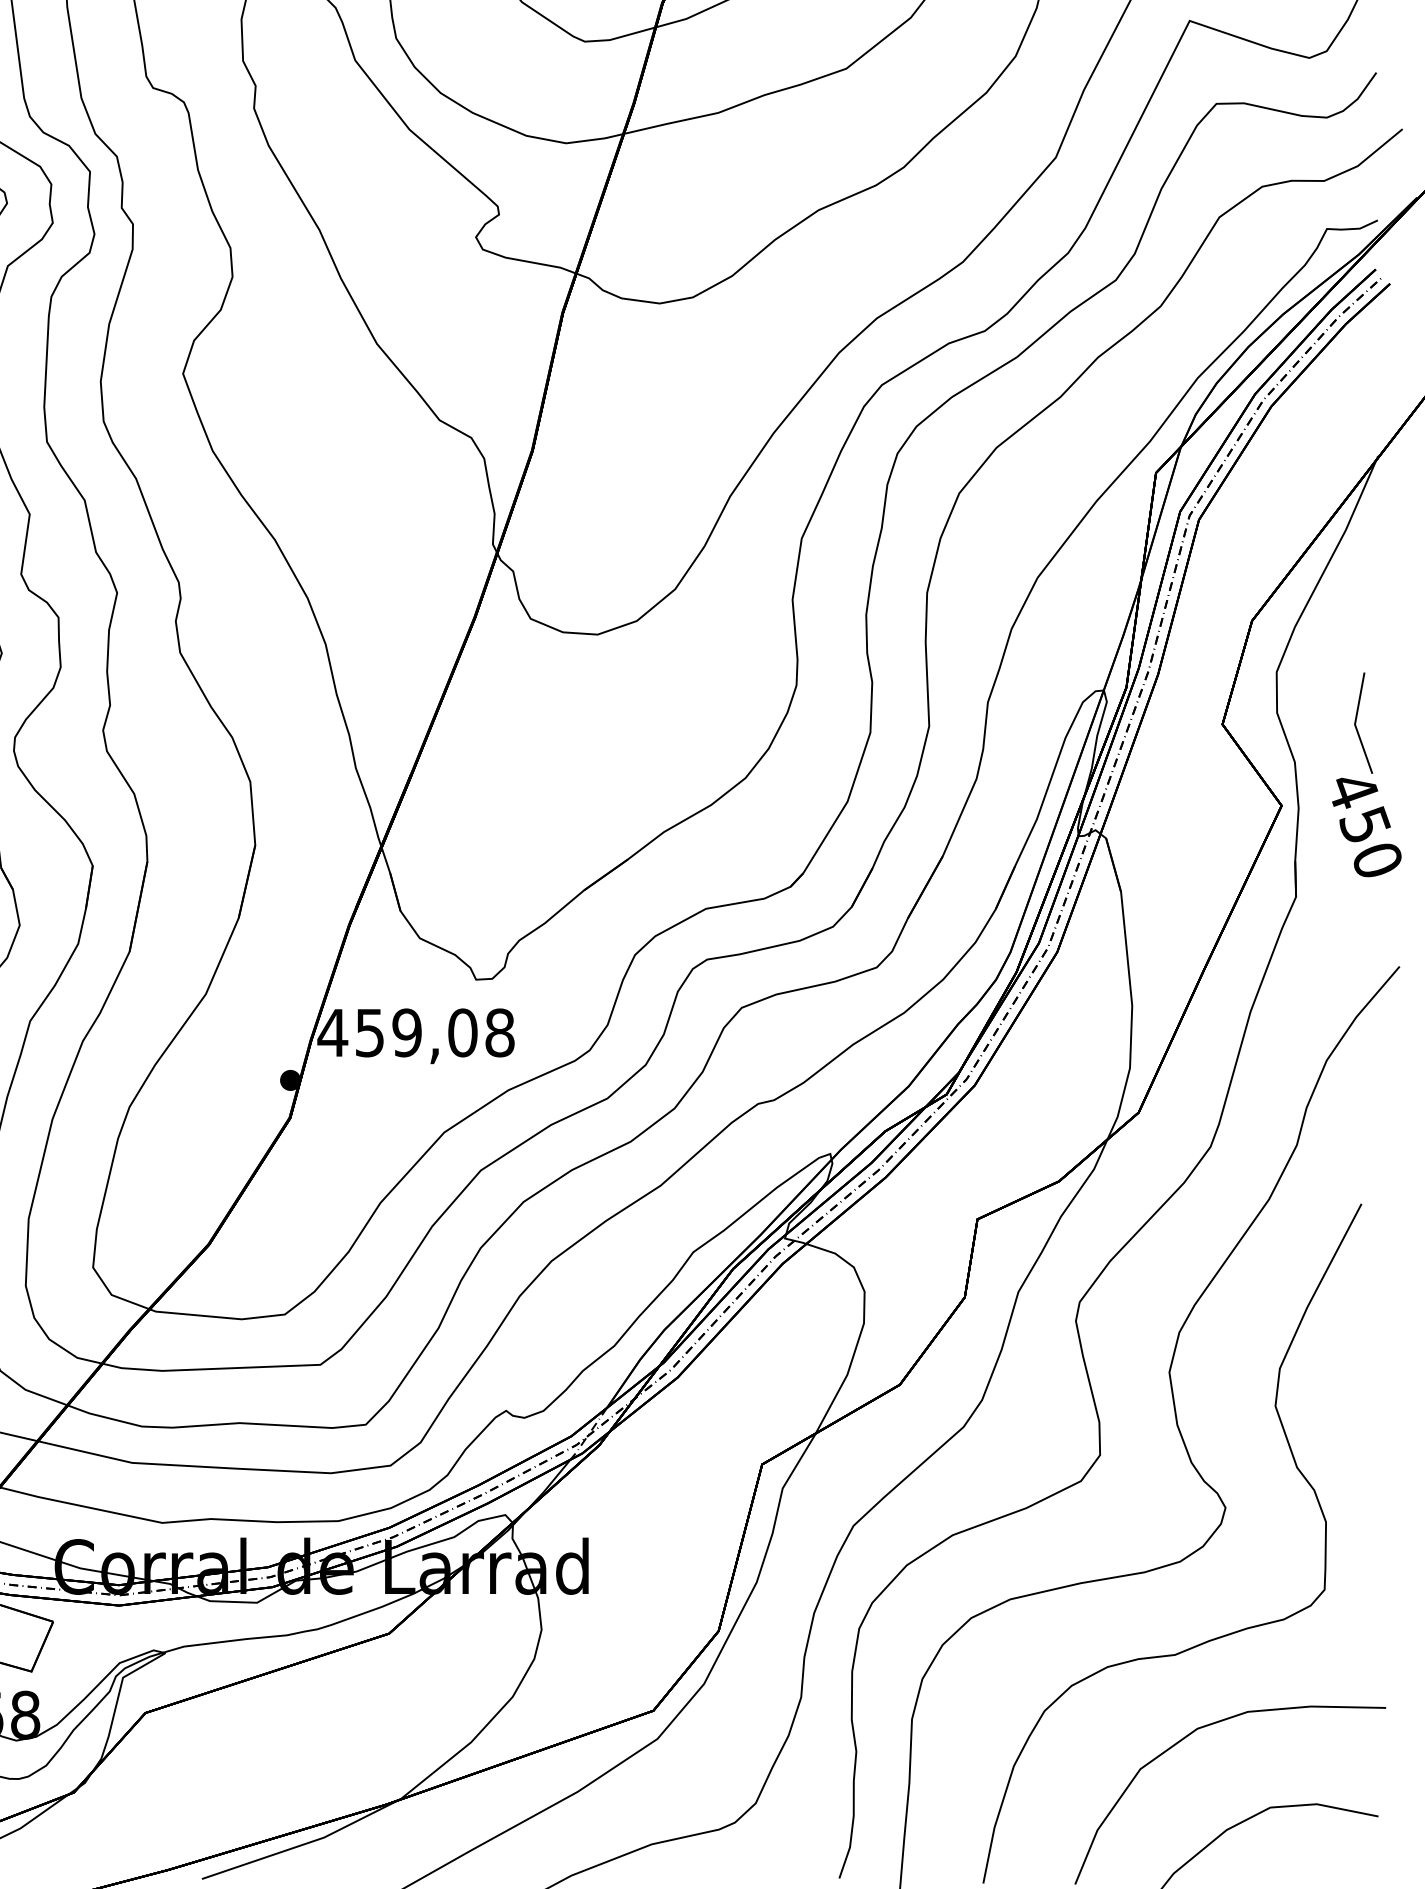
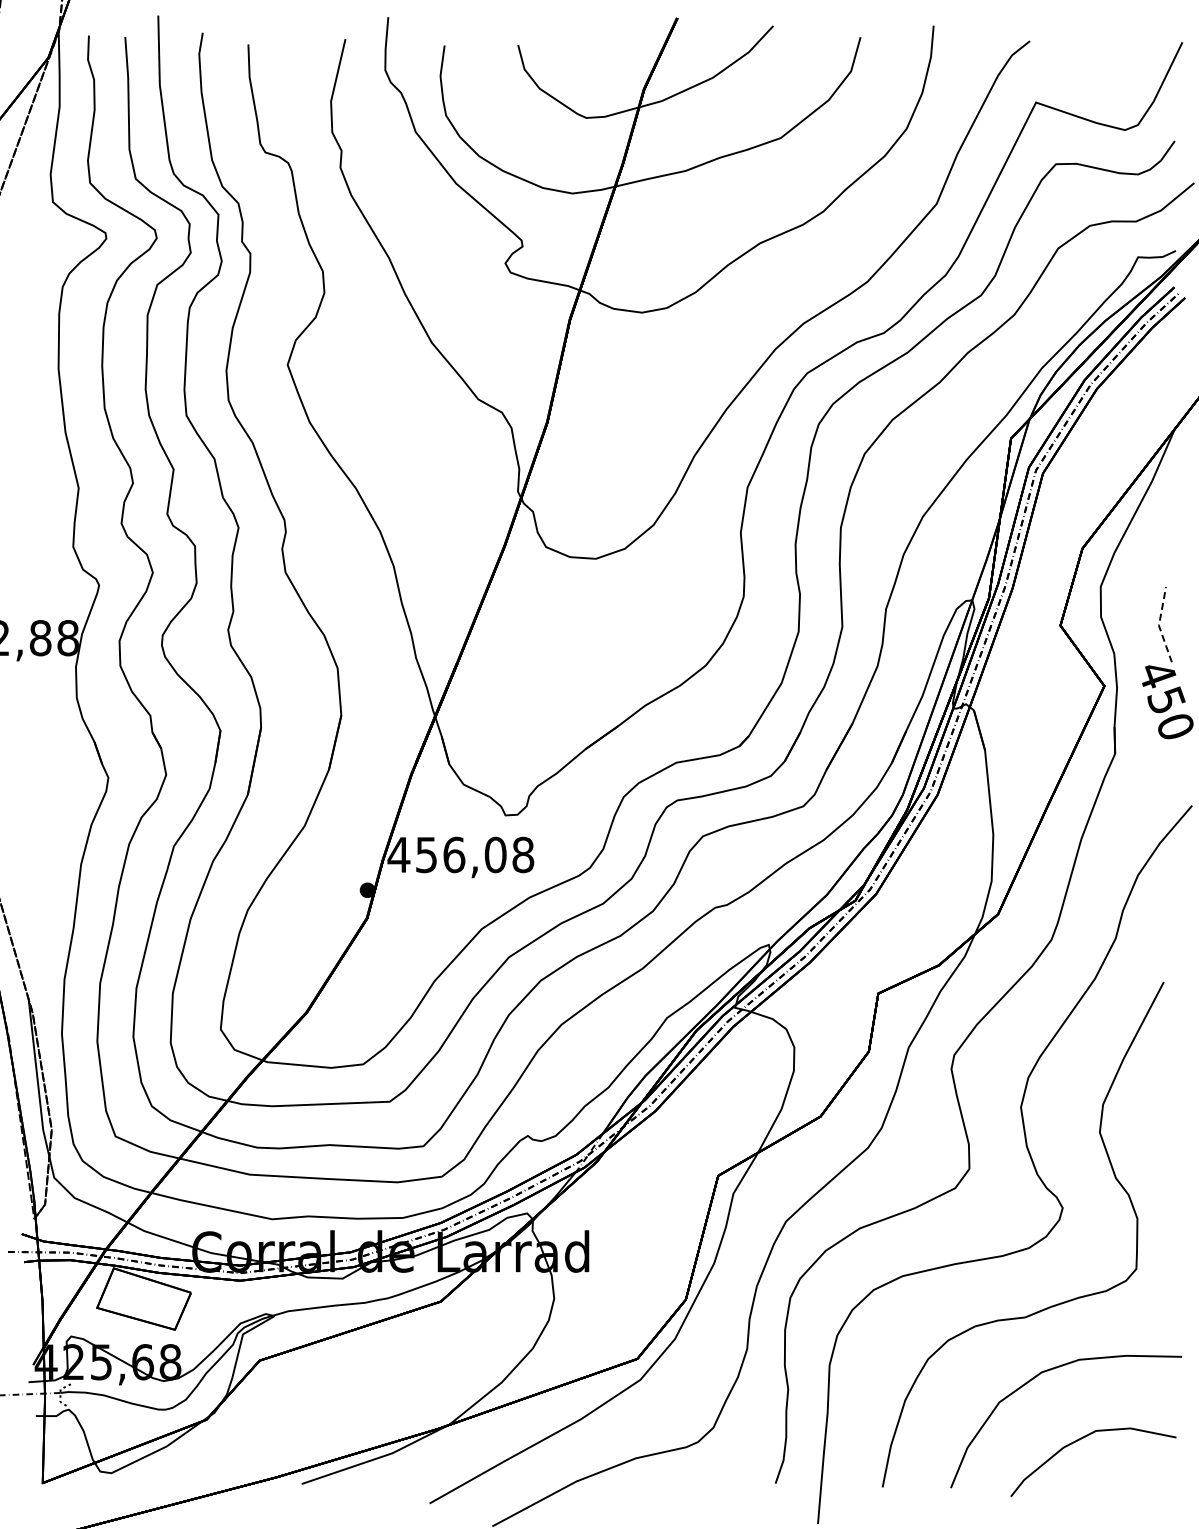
line: (1354, 724) -> (1158, 625), solid -> dashed
text: (407, 1032) -> (454, 854), 459,08 -> 456,08

